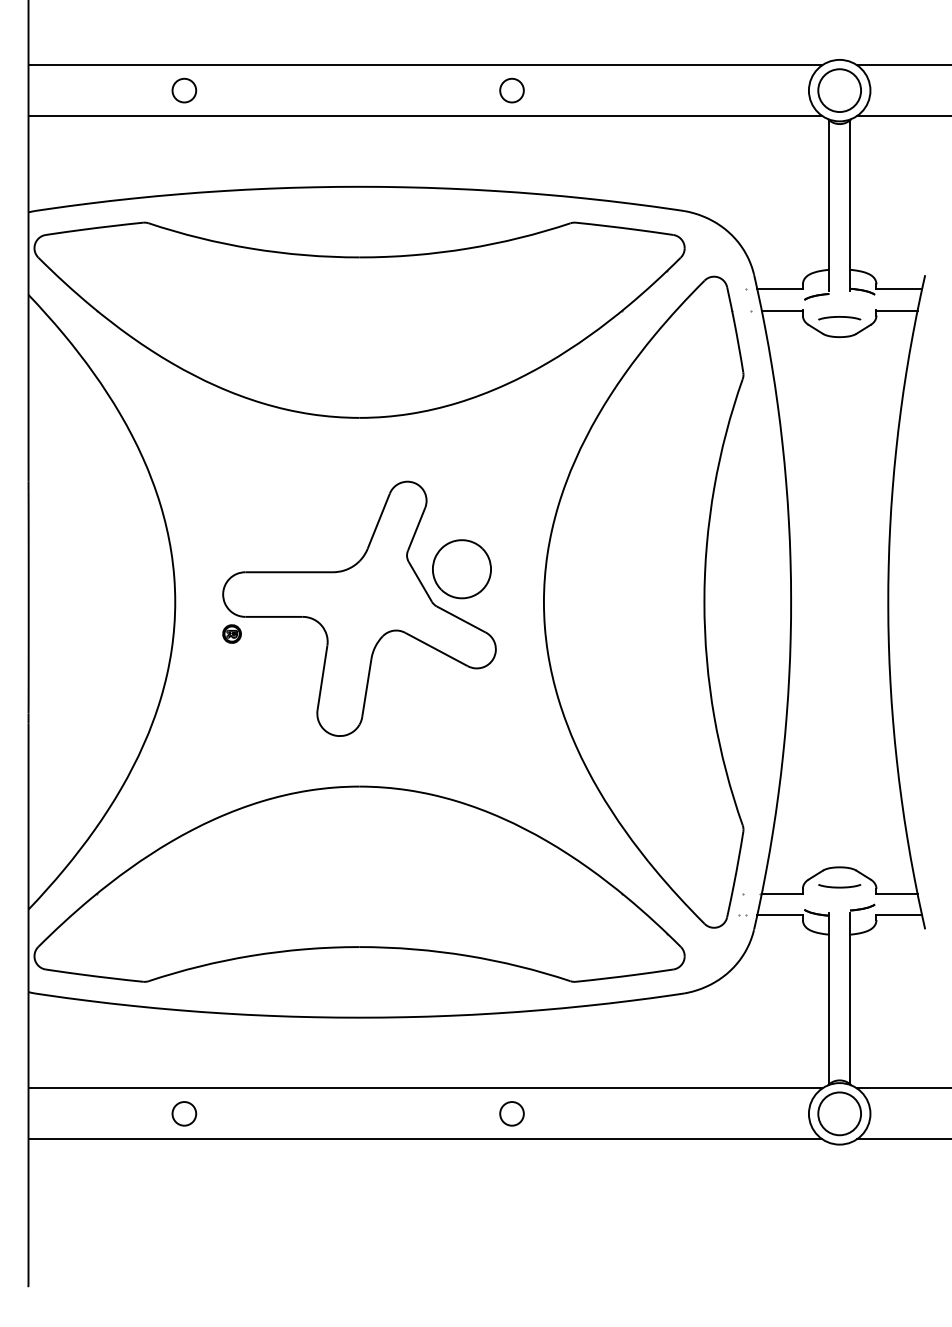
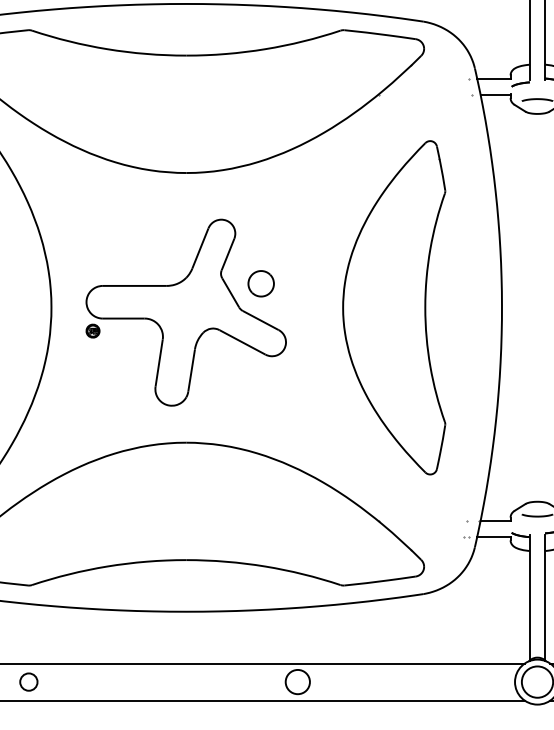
part: (461, 569) -> (260, 283), size x0.6
part: (643, 601) -> (393, 307), size x0.7
circle: (184, 1113) -> (28, 681), moved
circle: (511, 1113) -> (297, 681), size x1.4

